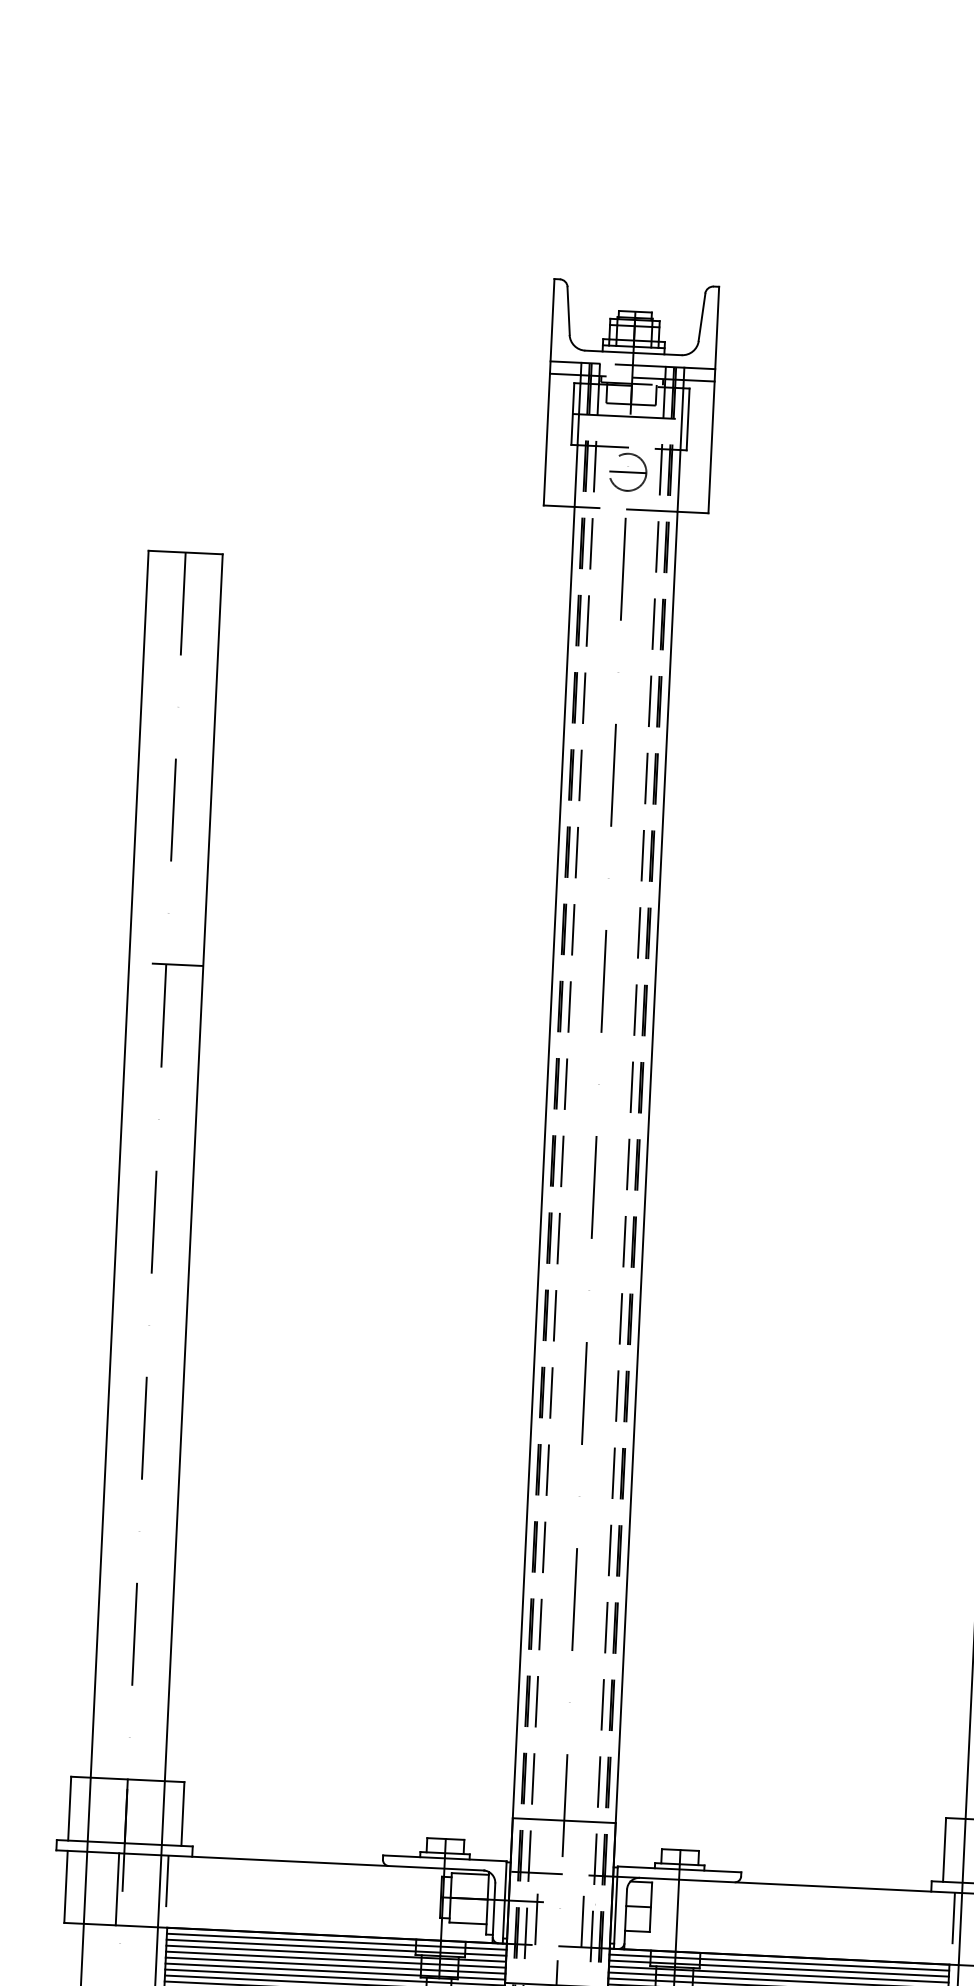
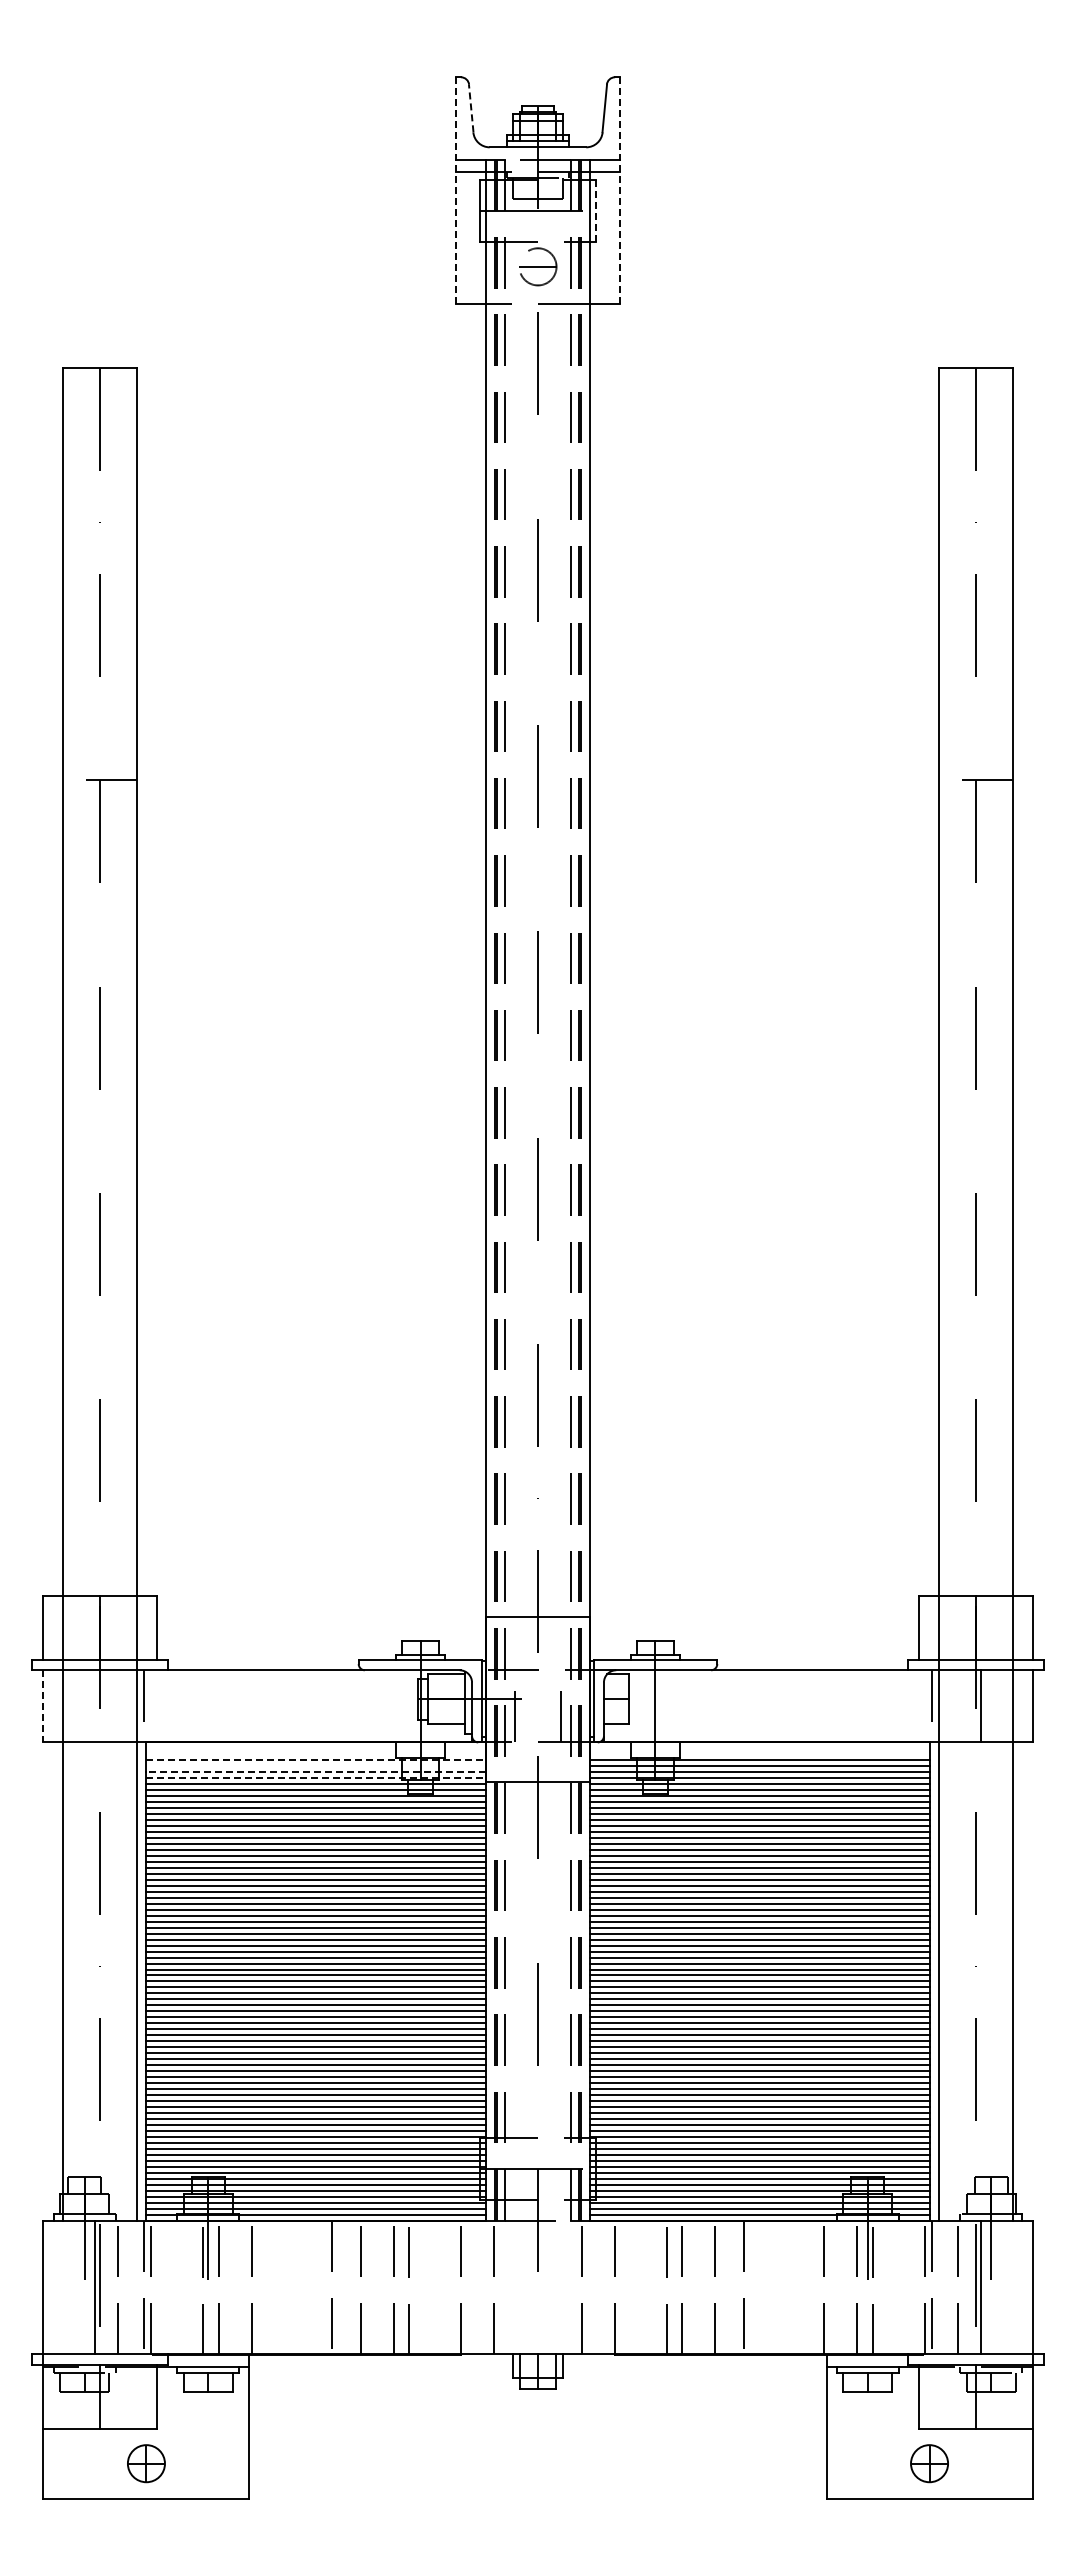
line: (568, 311) -> (471, 108), solid -> dashed
line: (549, 393) -> (455, 191), solid -> dashed
line: (713, 399) -> (620, 190), solid -> dashed
line: (687, 419) -> (595, 211), solid -> dashed
line: (66, 1887) -> (43, 1706), solid -> dashed
line: (117, 1889) -> (94, 1706), removed
line: (336, 1941) -> (316, 1748), removed
line: (336, 1947) -> (316, 1754), removed
line: (336, 1953) -> (316, 1760), solid -> dashed
line: (335, 1959) -> (316, 1766), removed
line: (779, 1962) -> (759, 1748), removed
line: (334, 1965) -> (315, 1772), solid -> dashed
line: (779, 1968) -> (759, 1754), removed
line: (335, 1971) -> (316, 1778), solid -> dashed

